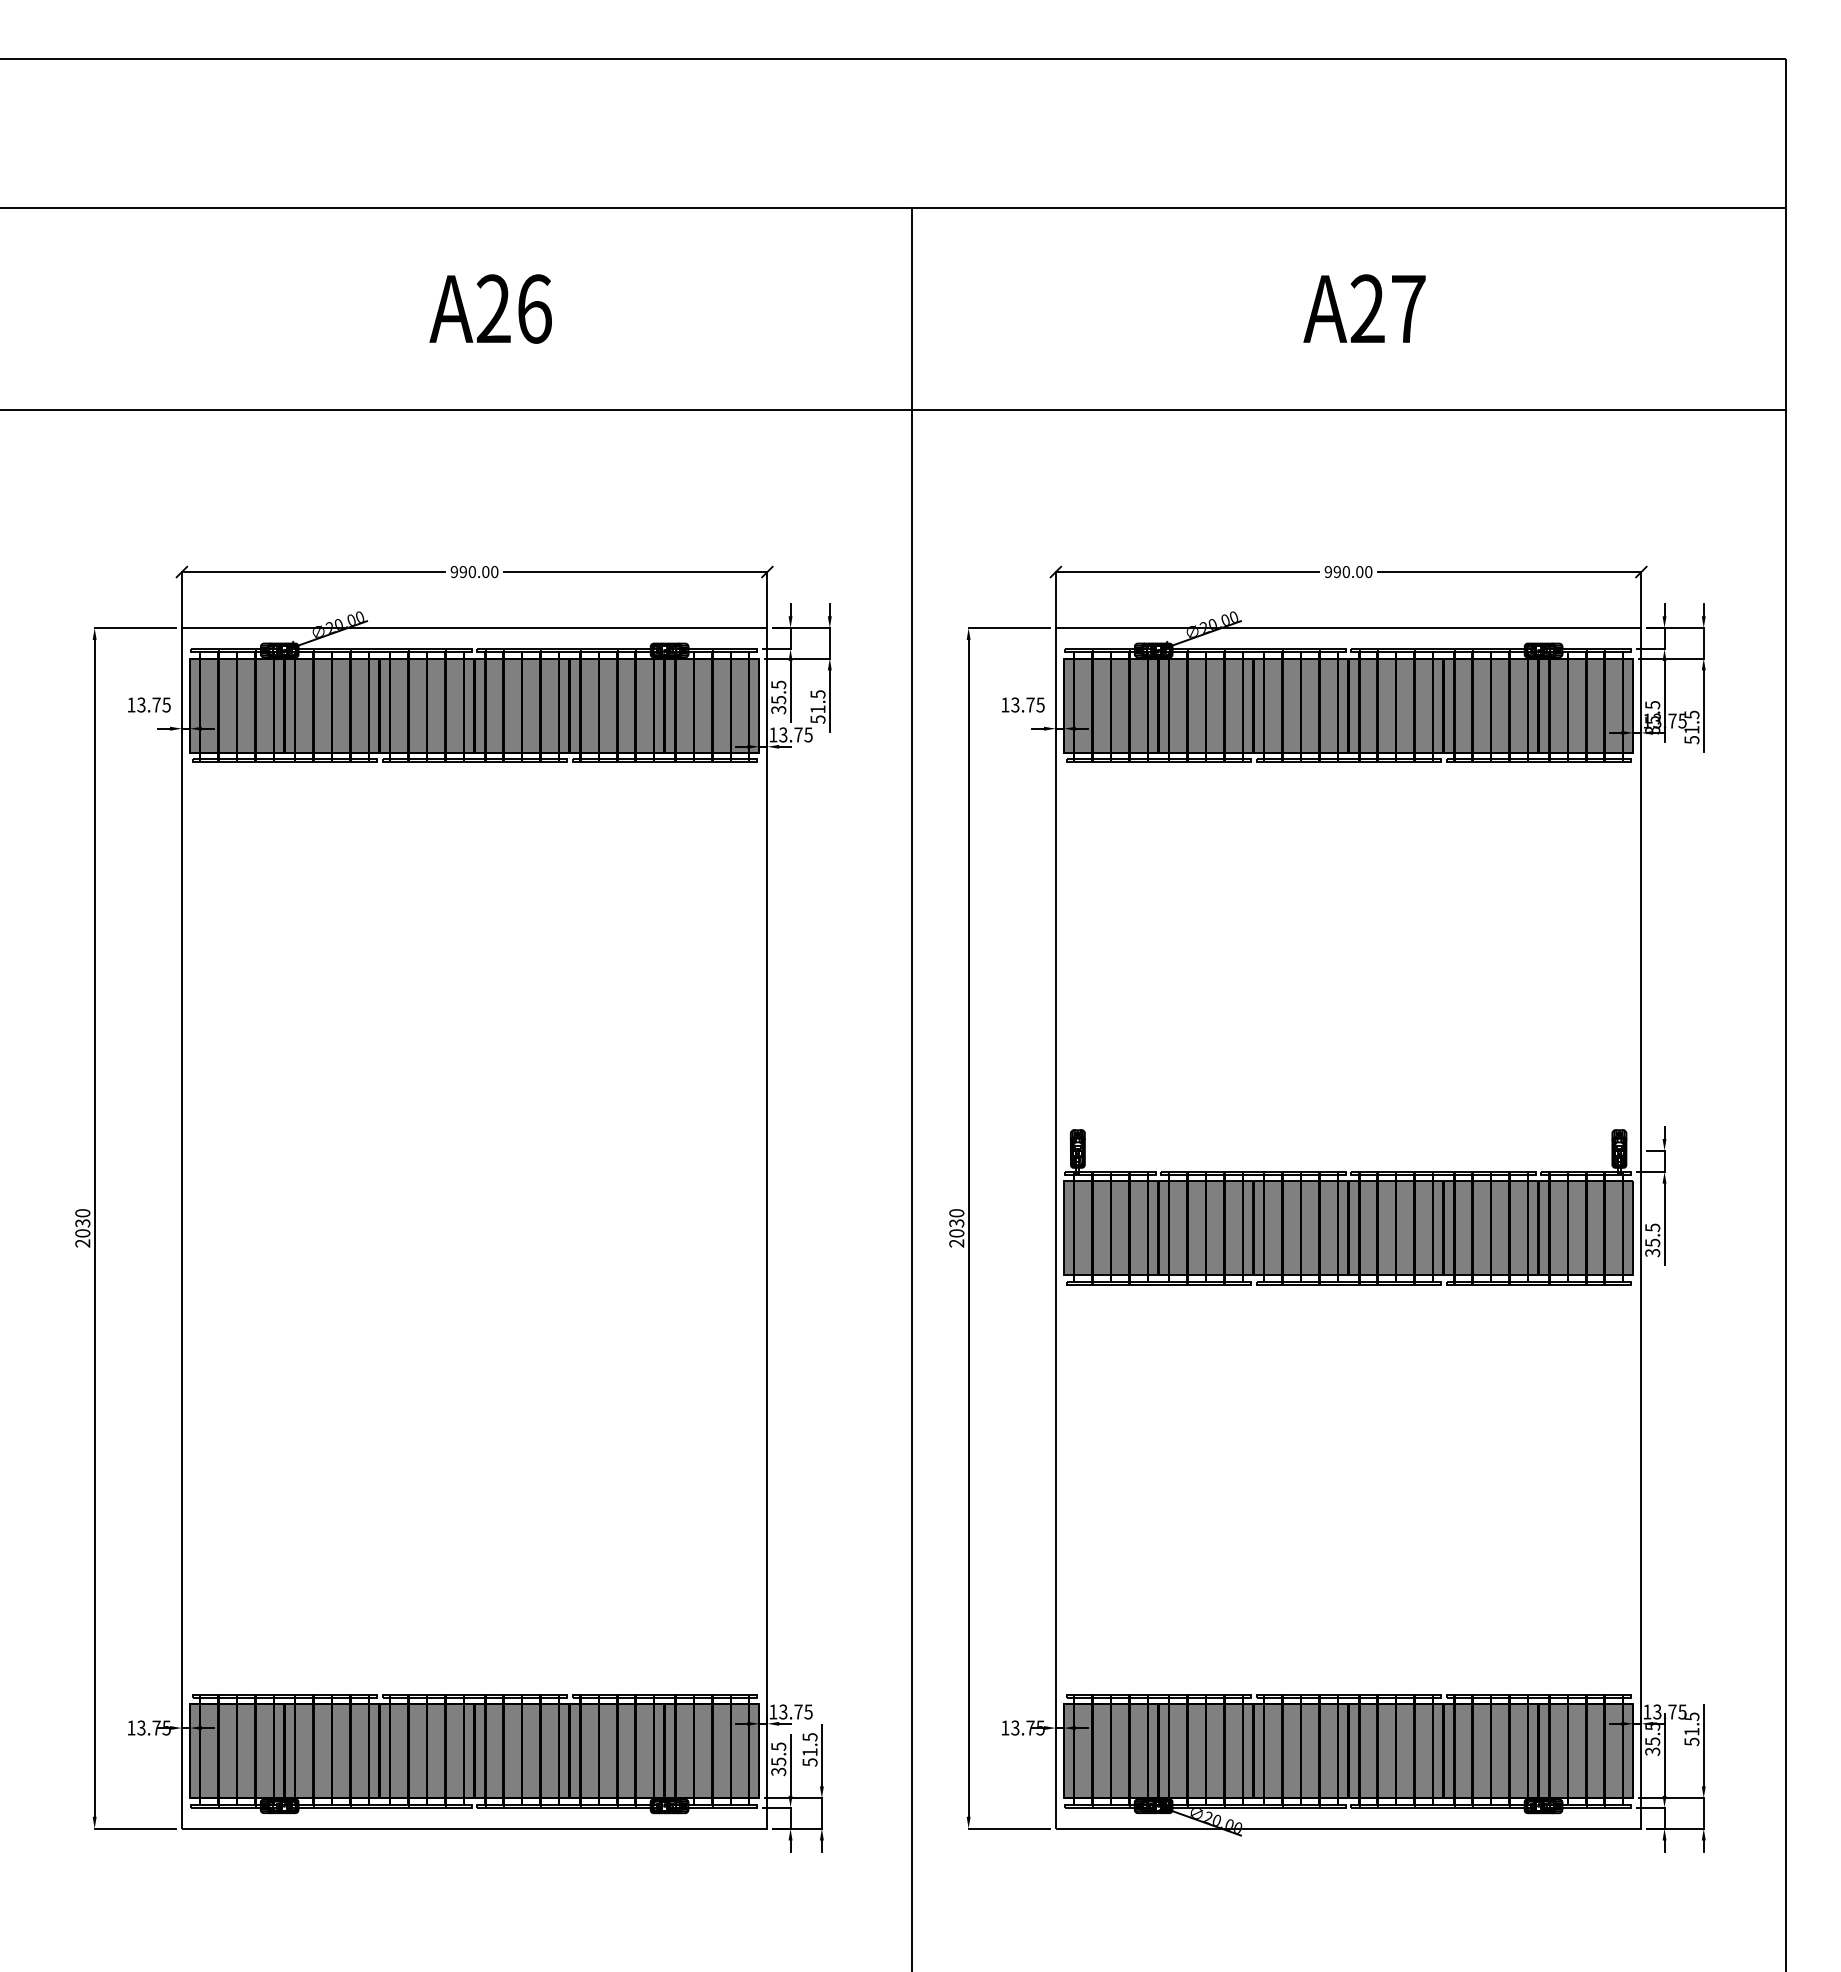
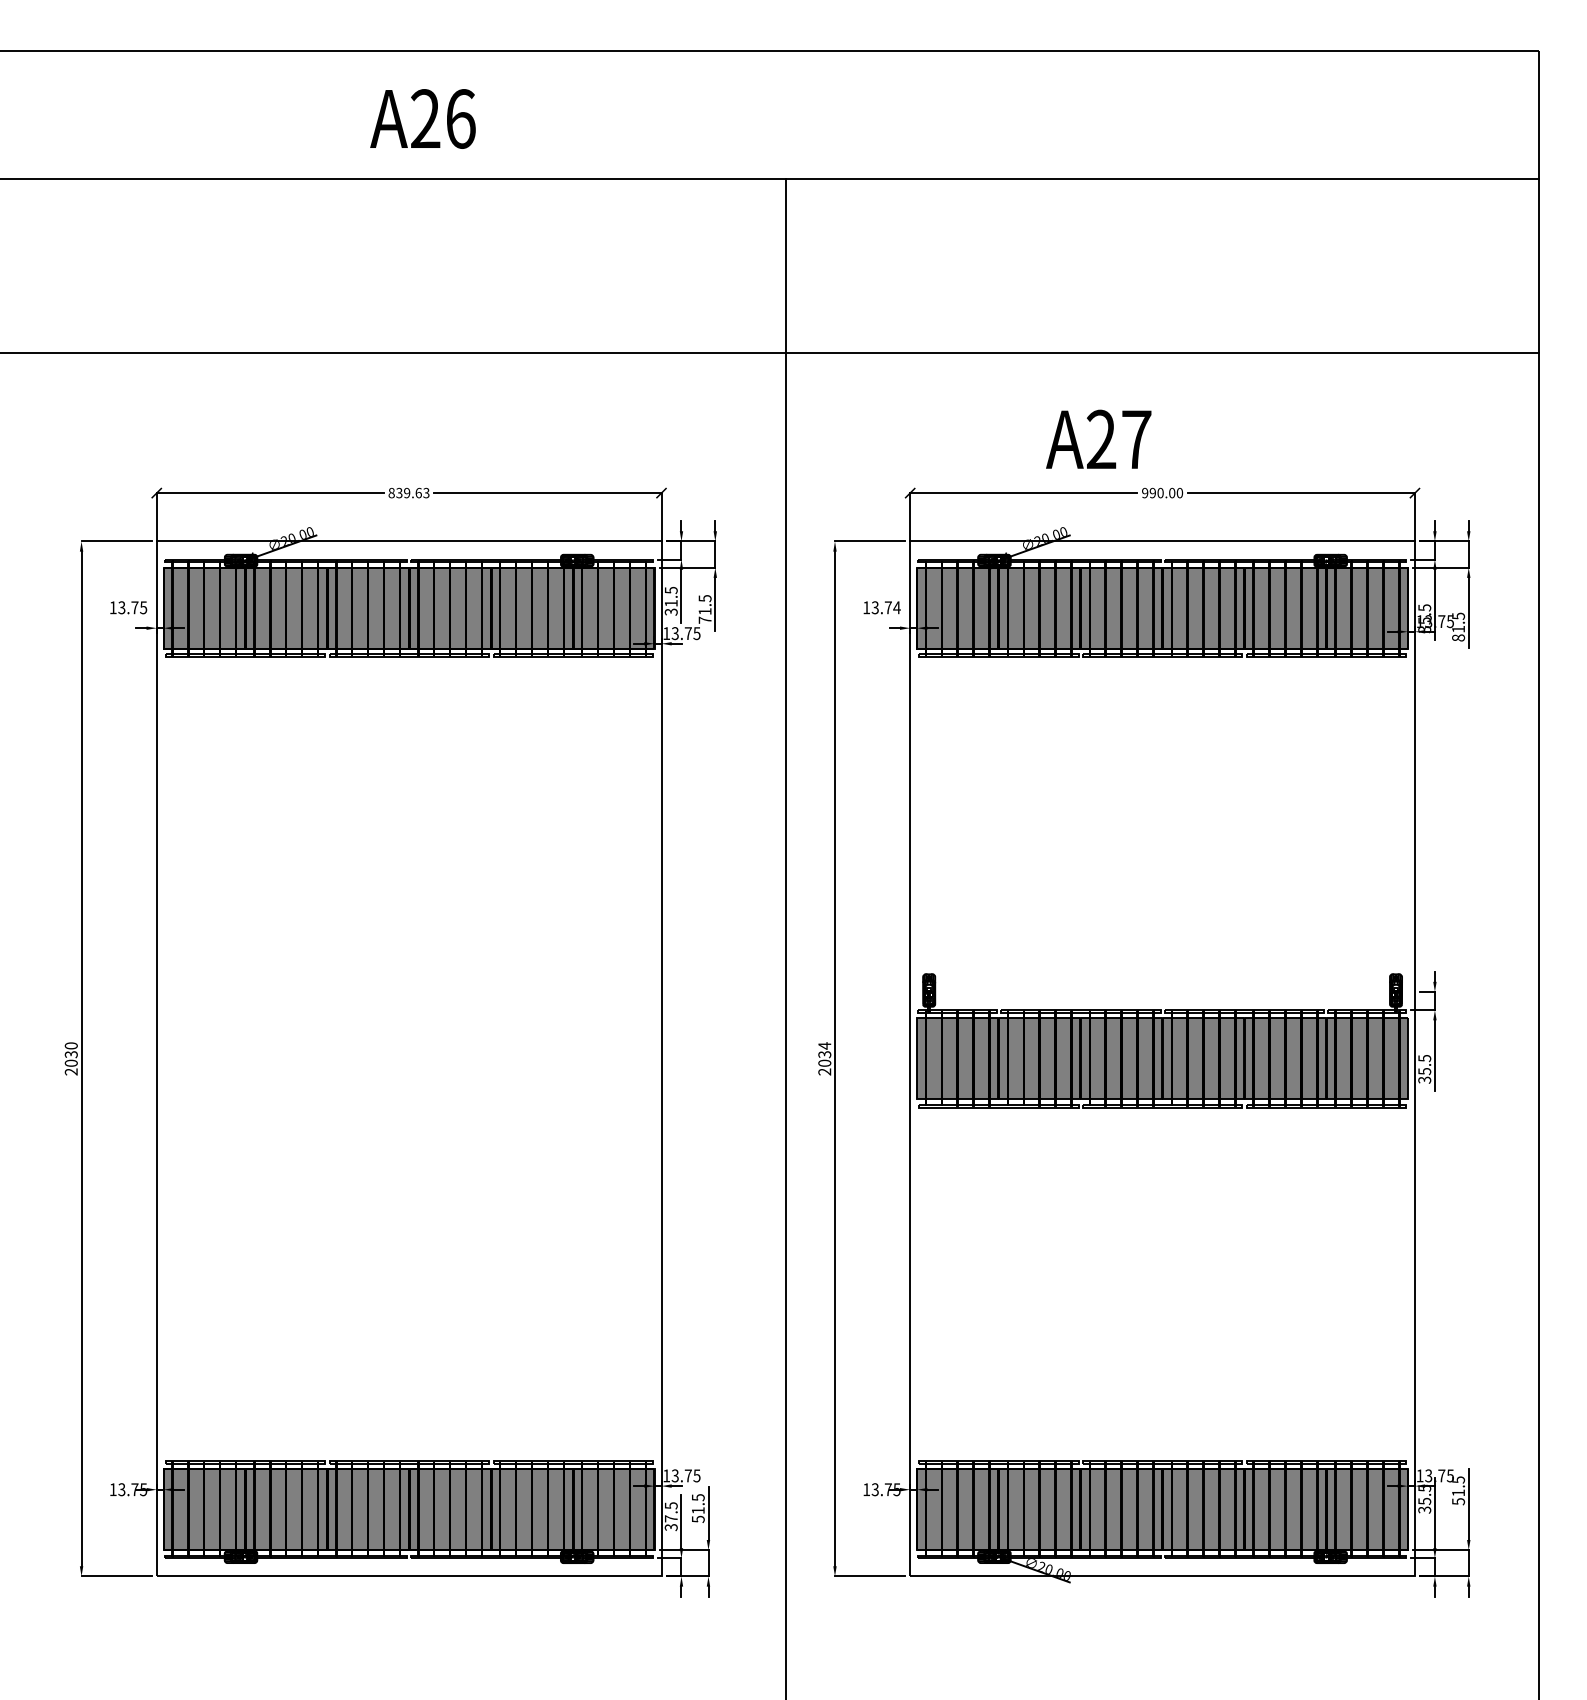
text: (490, 308) -> (422, 118), moved
text: (1364, 308) -> (1098, 439), moved
text: (474, 571) -> (409, 492), 990.00 -> 839.63
text: (778, 700) -> (671, 603), 35.5 -> 31.5
text: (1040, 704) -> (896, 607), 13.75 -> 13.74
text: (817, 719) -> (704, 620), 51.5 -> 71.5
text: (1691, 739) -> (1458, 637), 51.5 -> 81.5
text: (956, 1212) -> (824, 1045), 2030 -> 2034
text: (778, 1761) -> (671, 1518), 35.5 -> 37.5

